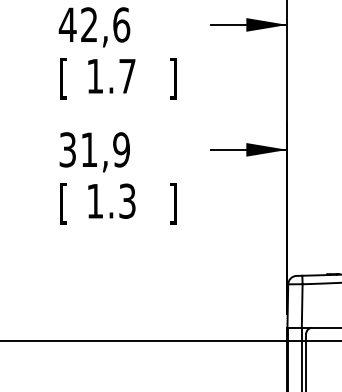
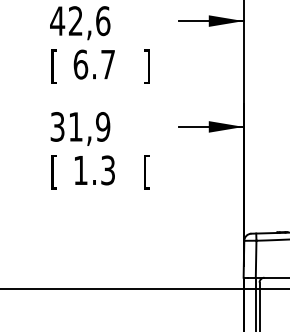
text: (95, 75) -> (81, 63), 1.7 -> 6.7
text: (173, 203) -> (147, 172), ] -> [

